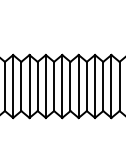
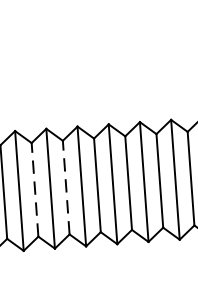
line: (37, 86) -> (34, 189), solid -> dashed
line: (54, 86) -> (66, 187), solid -> dashed

